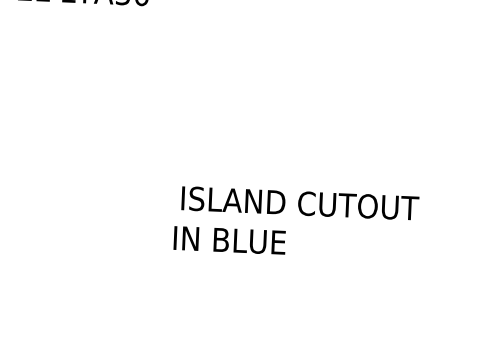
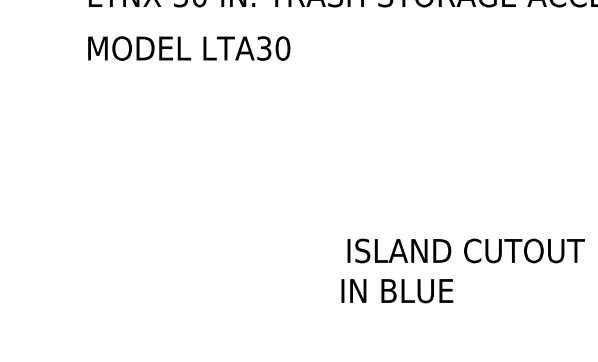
text: (299, 202) -> (465, 250), moved
text: (229, 240) -> (397, 291), moved

